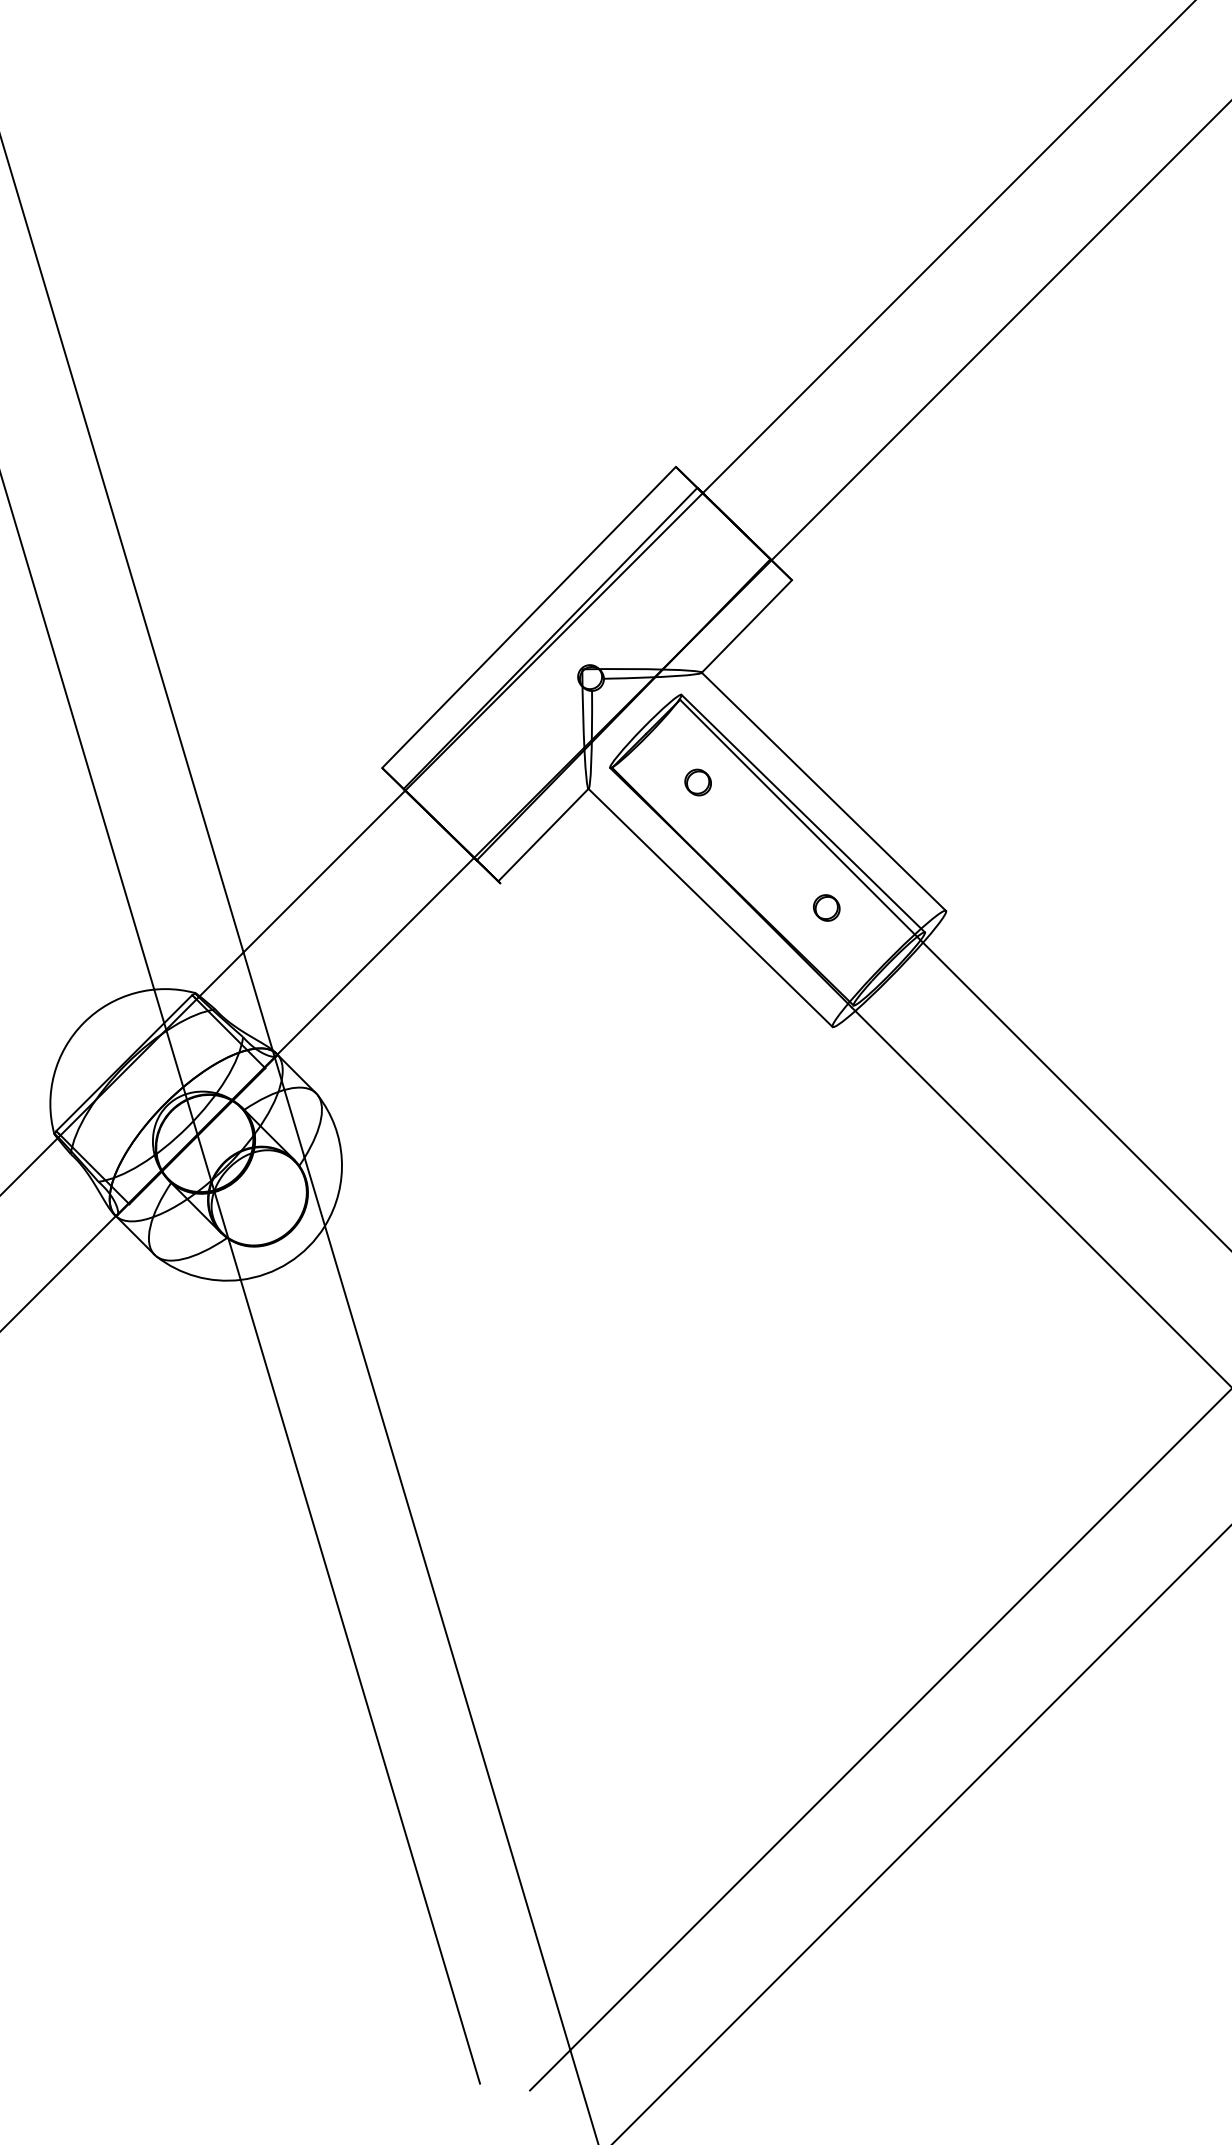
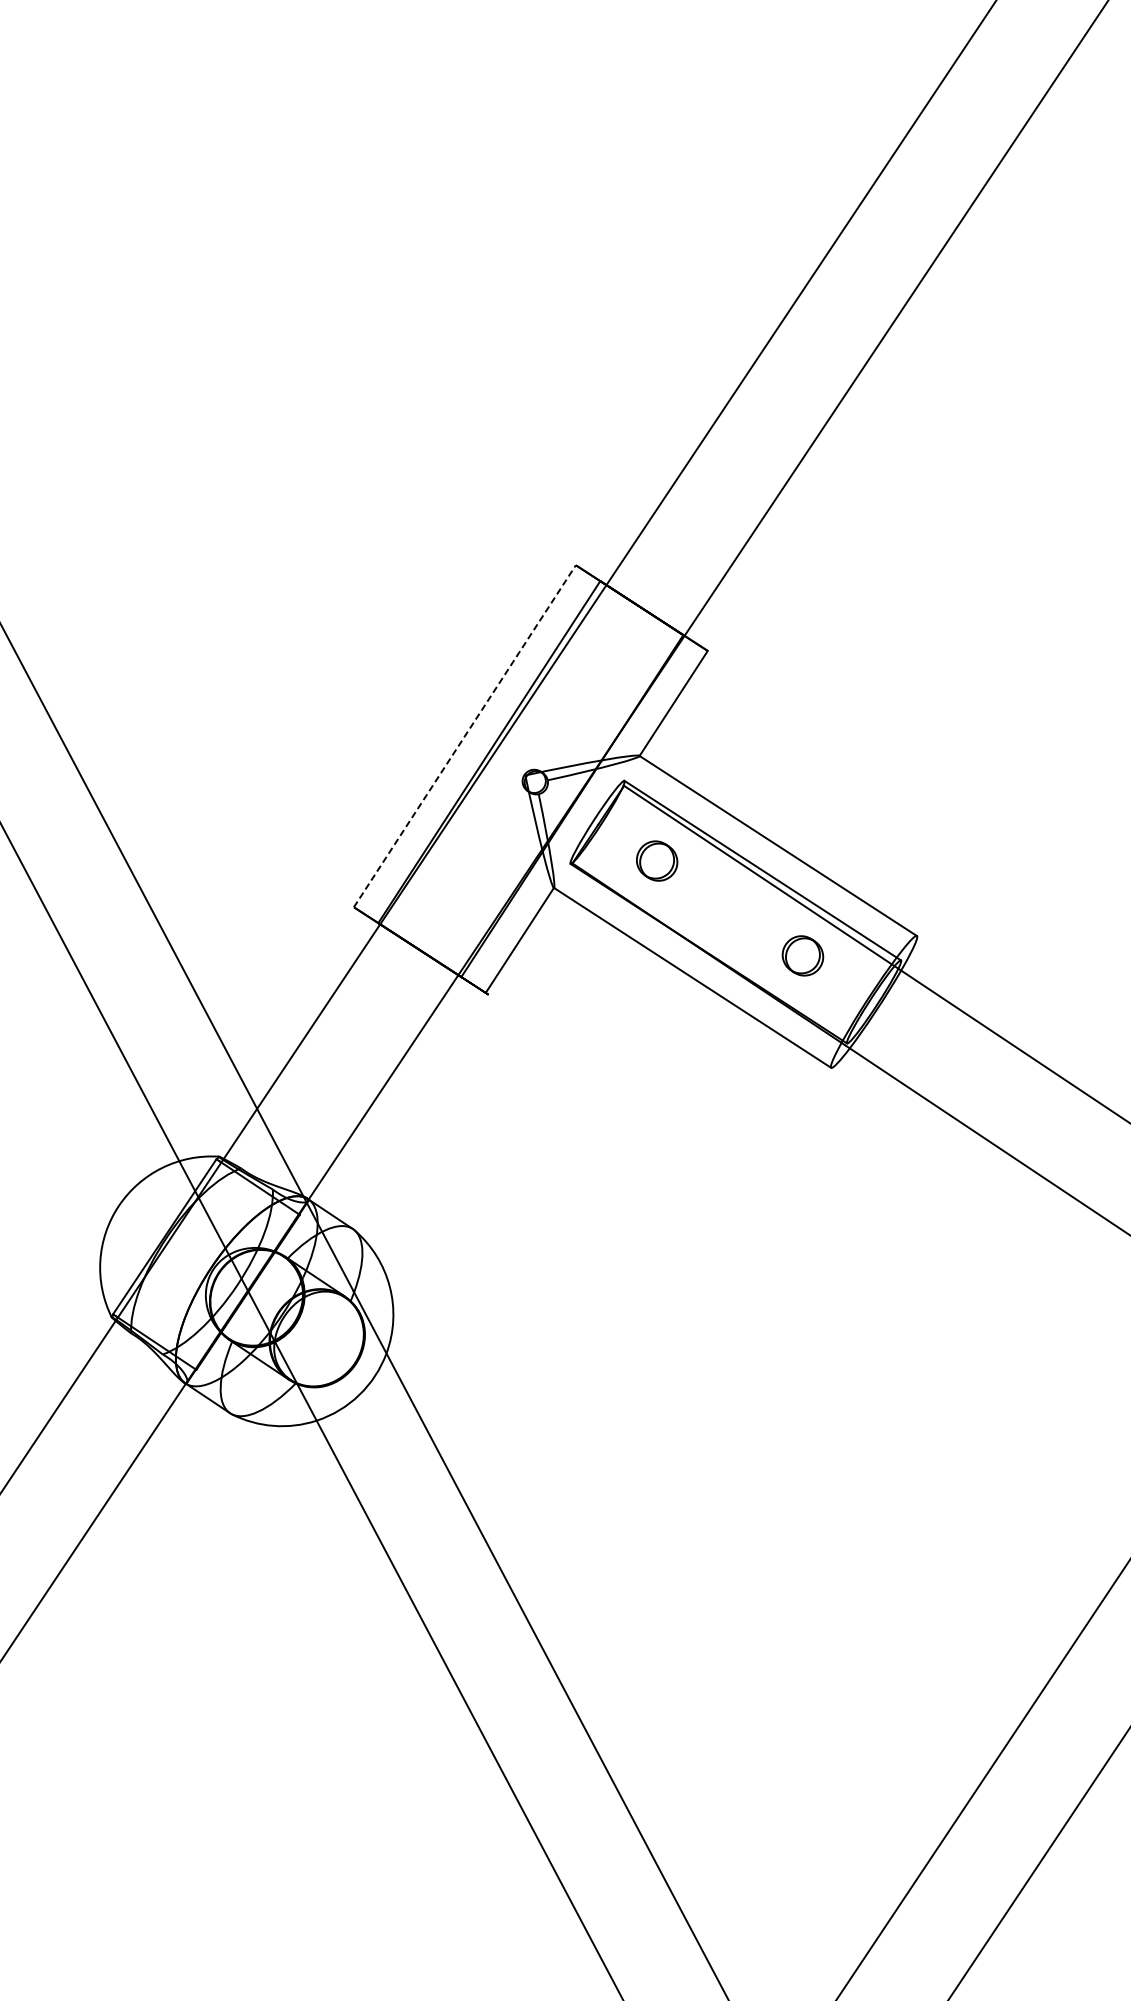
line: (529, 617) -> (465, 736), solid -> dashed
part: (697, 782) -> (656, 861), size x1.6
part: (826, 907) -> (802, 955), size x1.6

